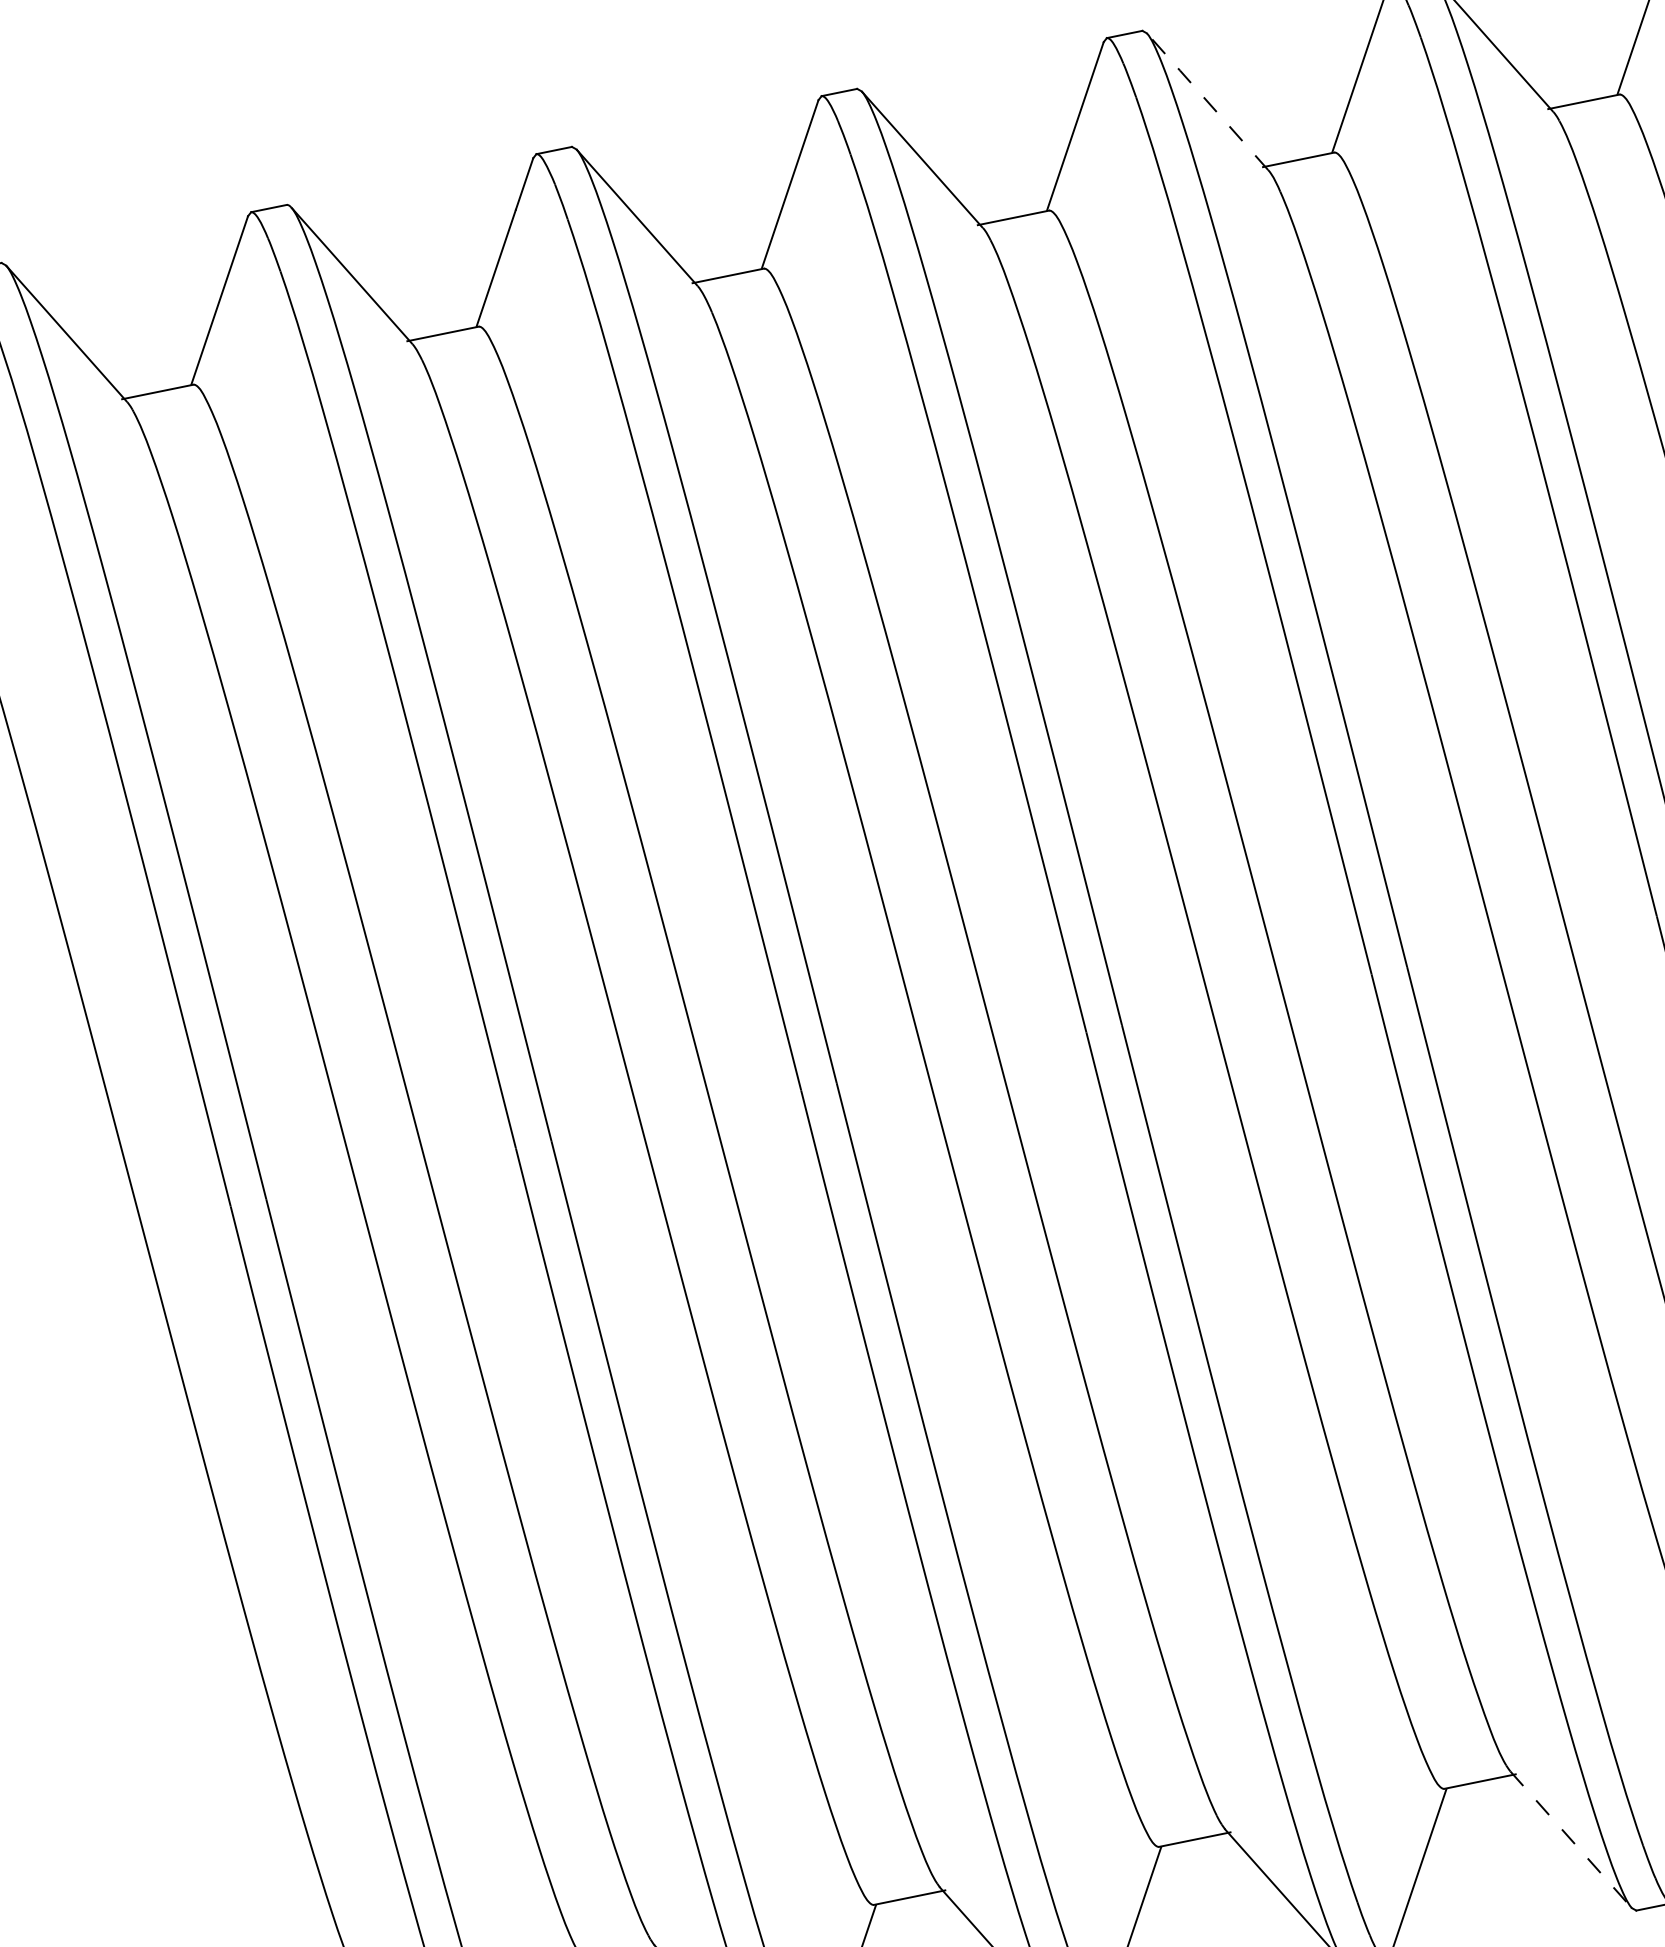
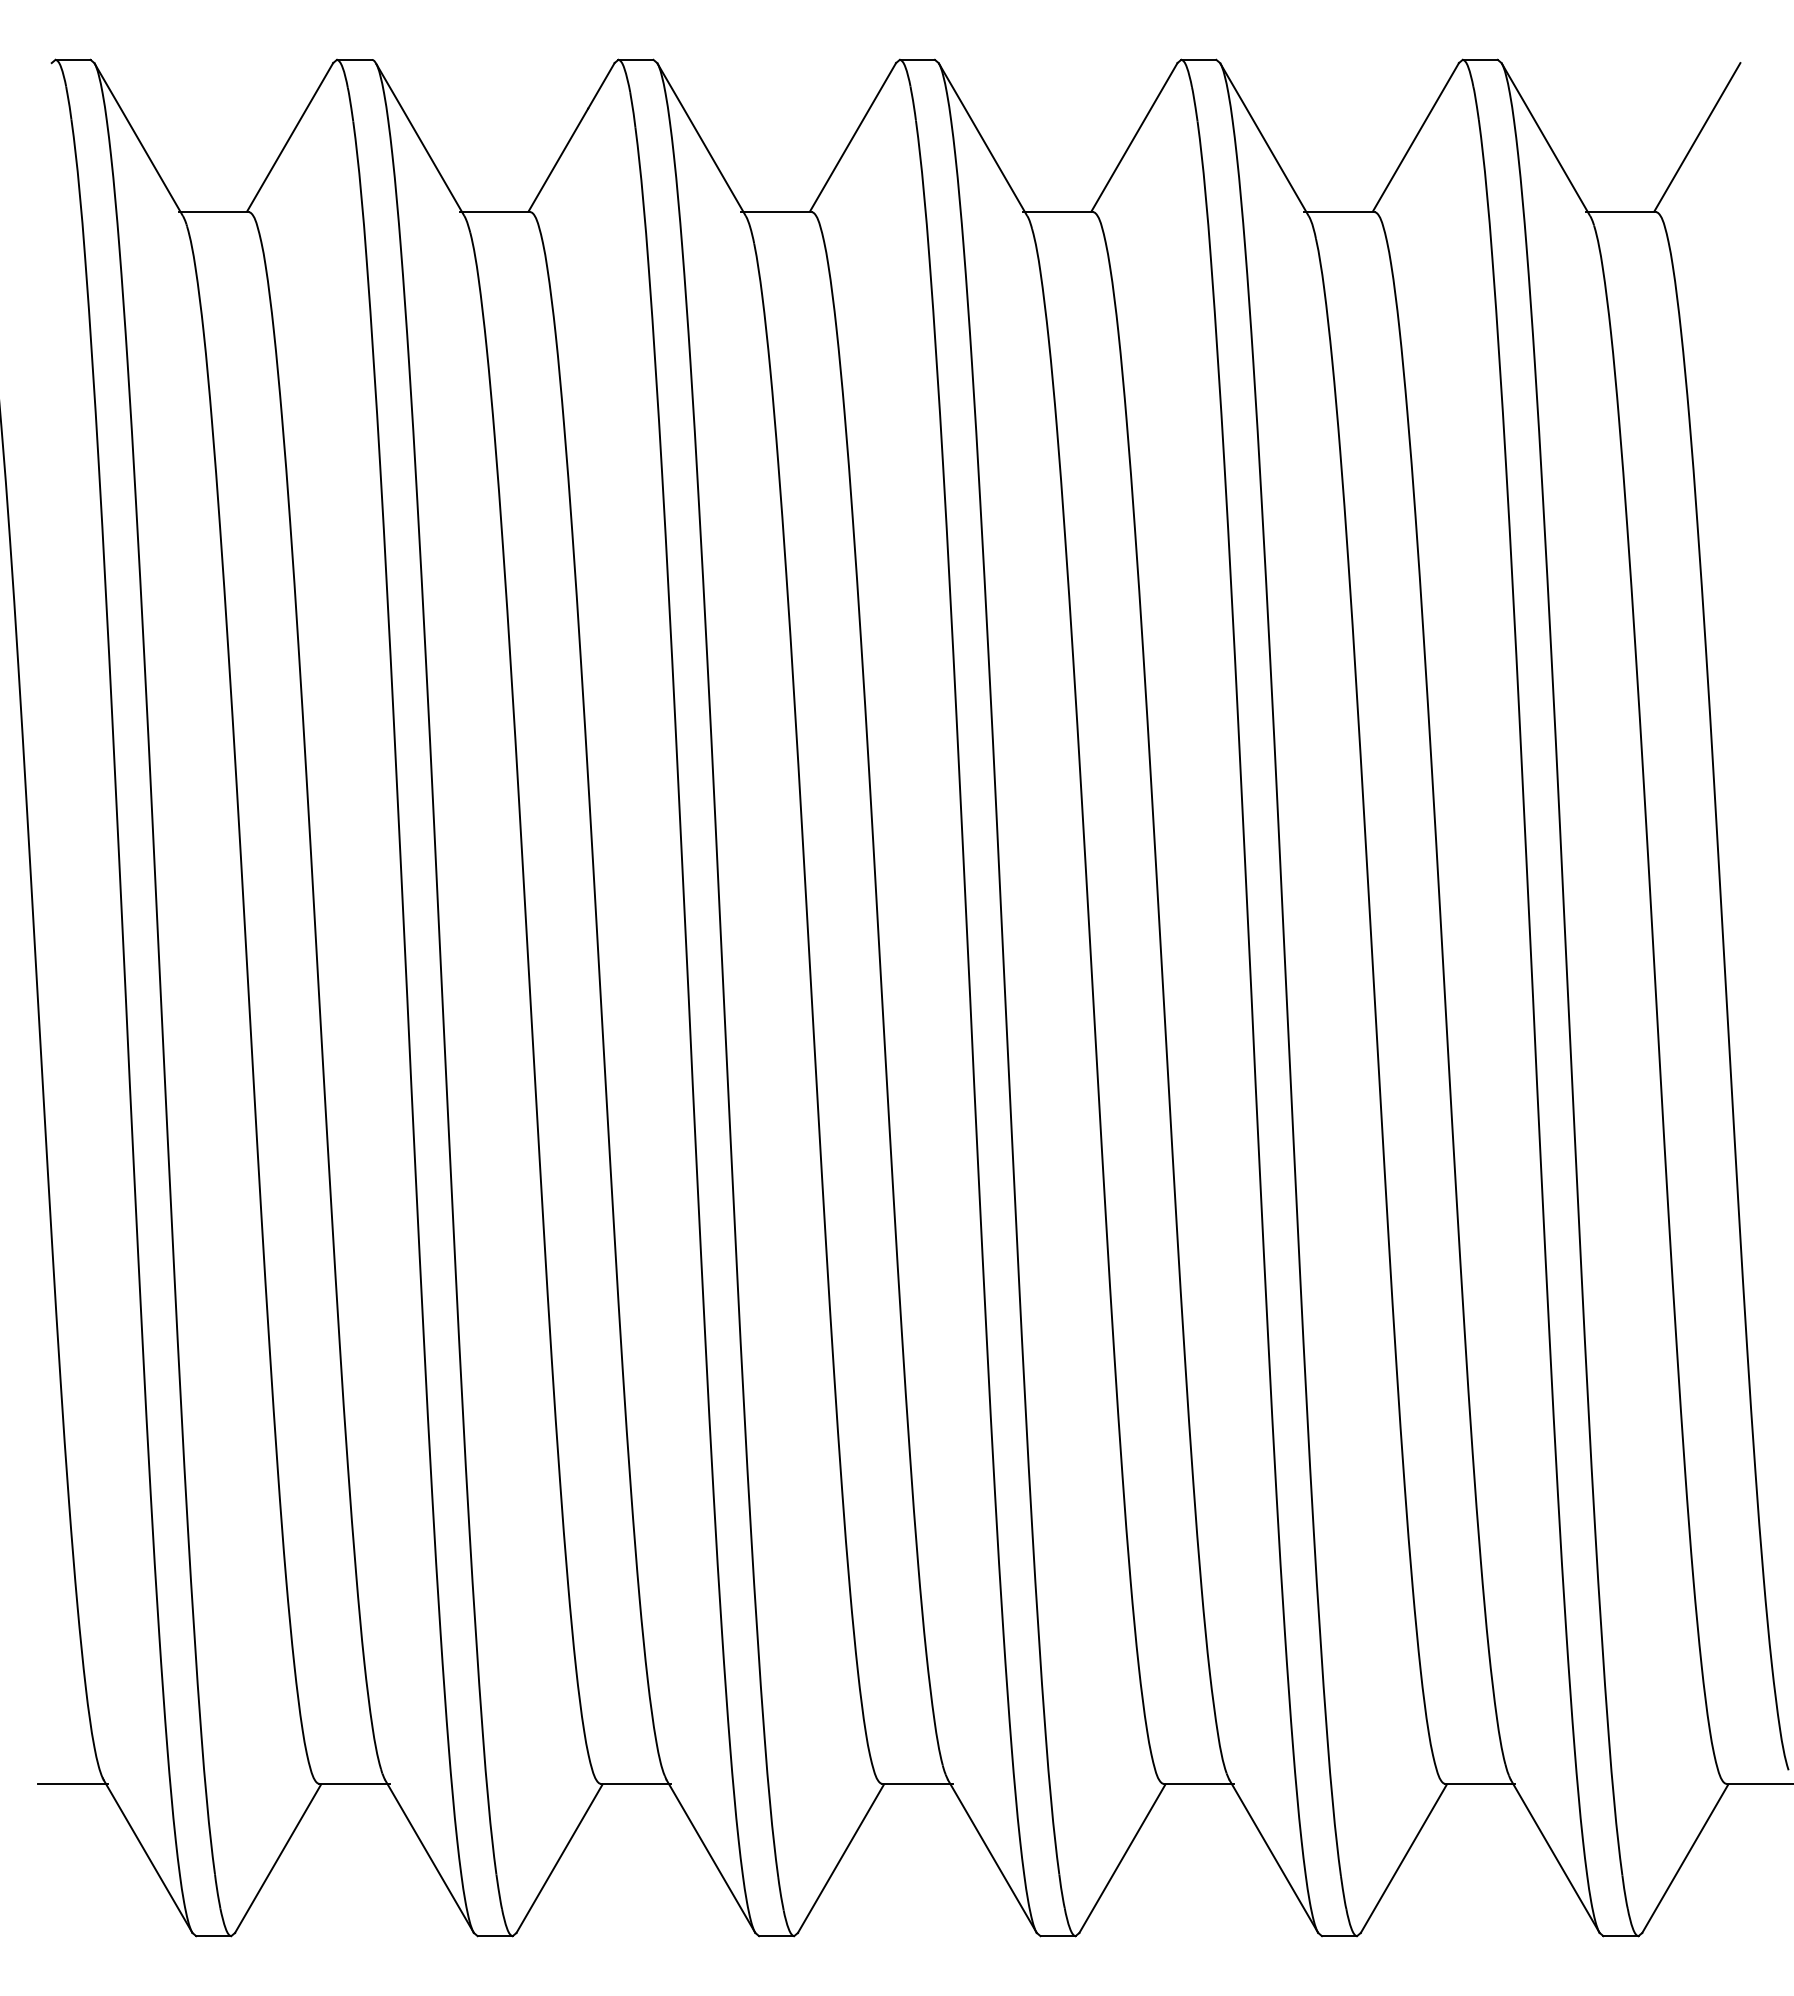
line: (1206, 100) -> (1263, 138), dashed -> solid
line: (1571, 1839) -> (1274, 1856), dashed -> solid

